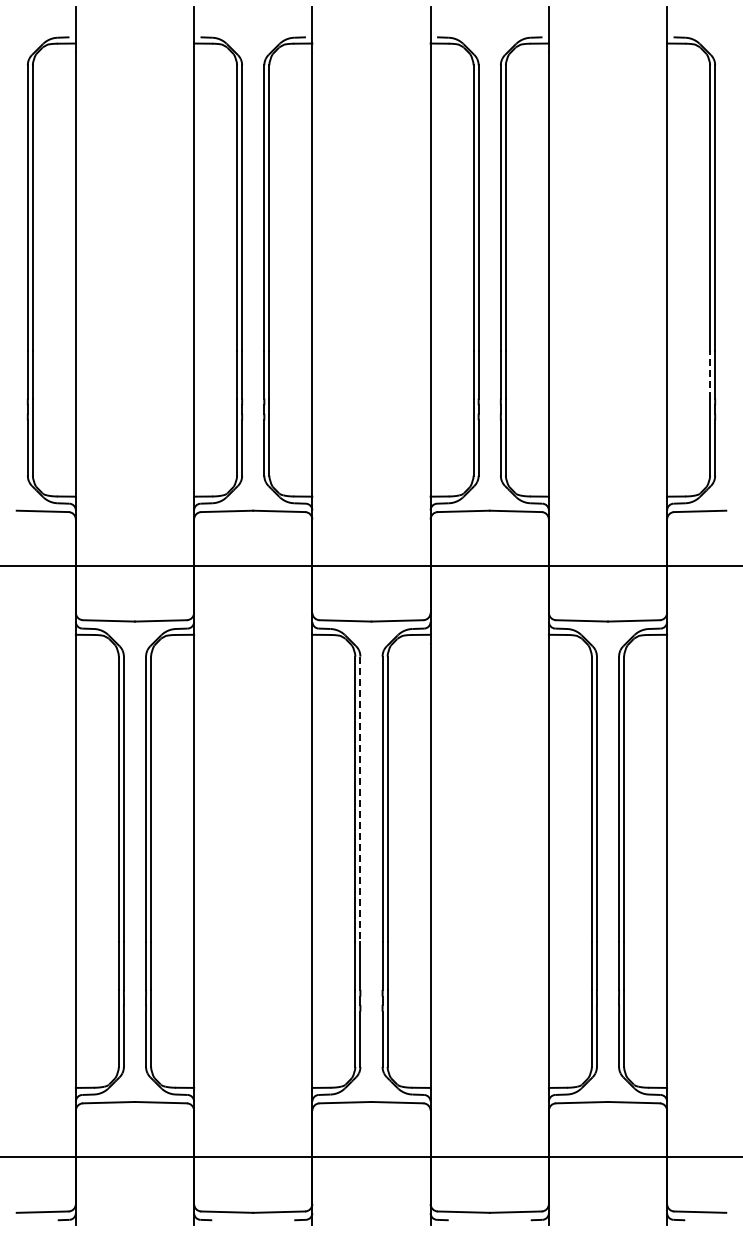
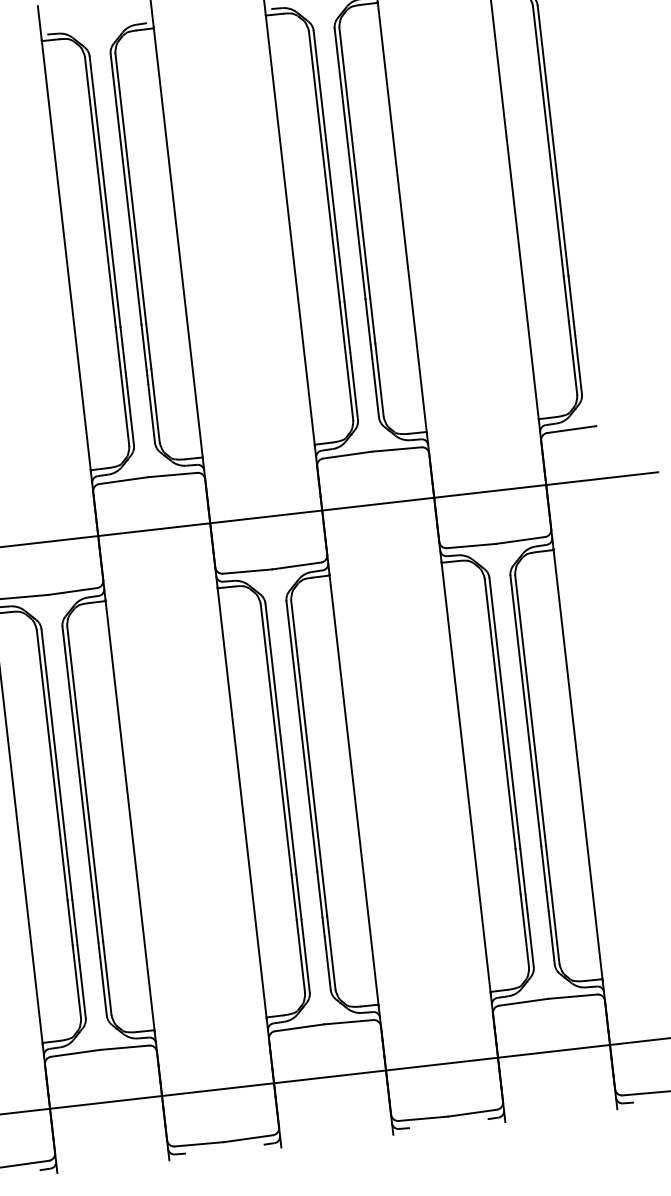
line: (710, 374) -> (566, 298), dashed -> solid
line: (360, 799) -> (281, 739), dashed -> solid

